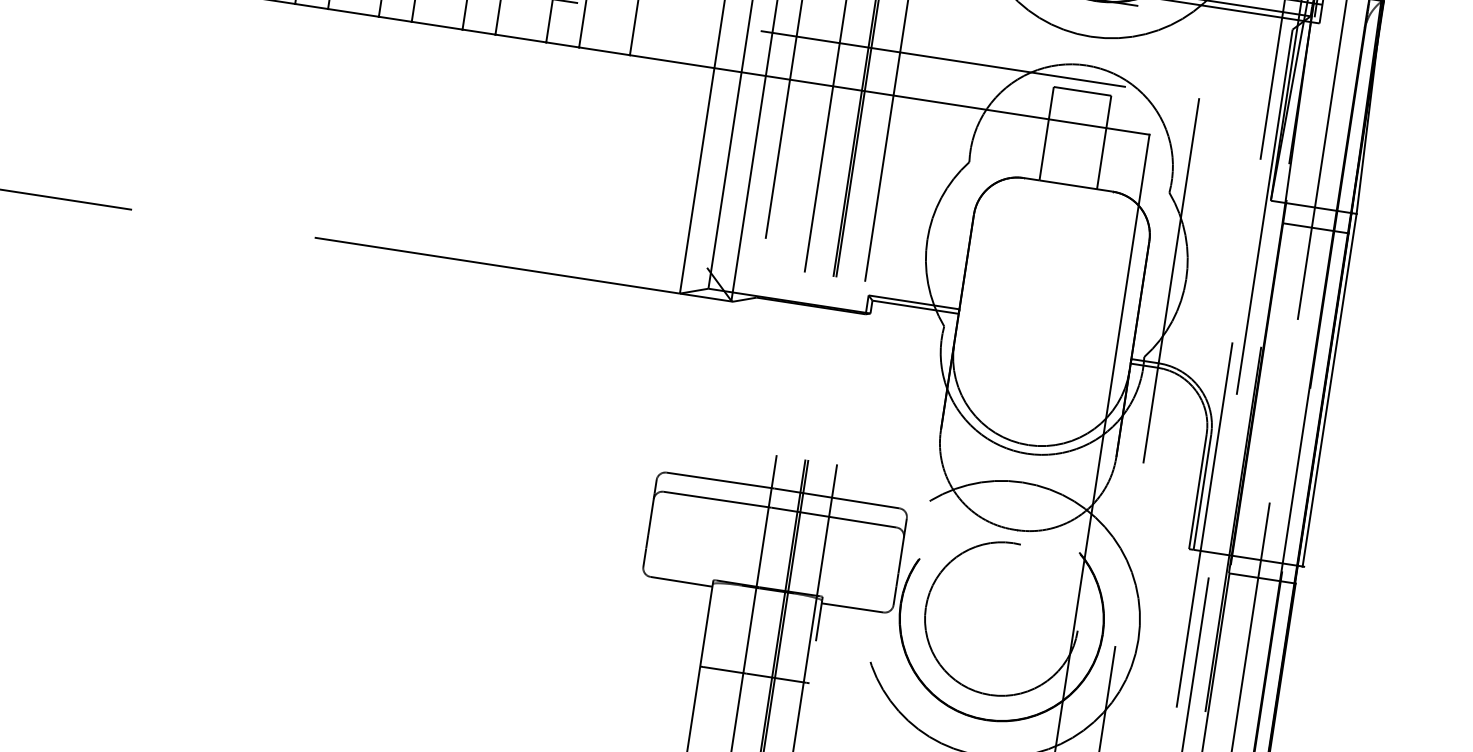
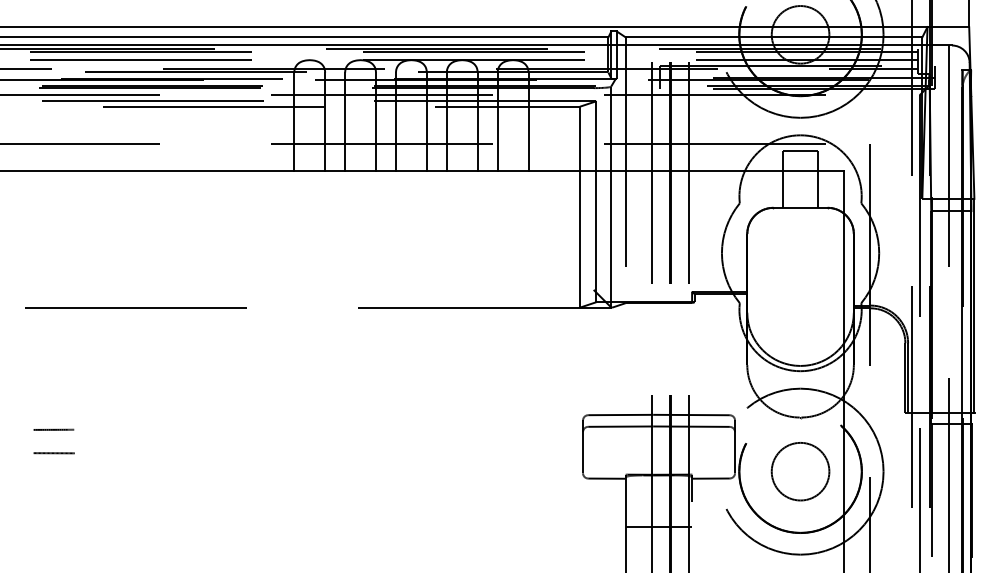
circle: (1001, 618) -> (800, 471), size x0.62

